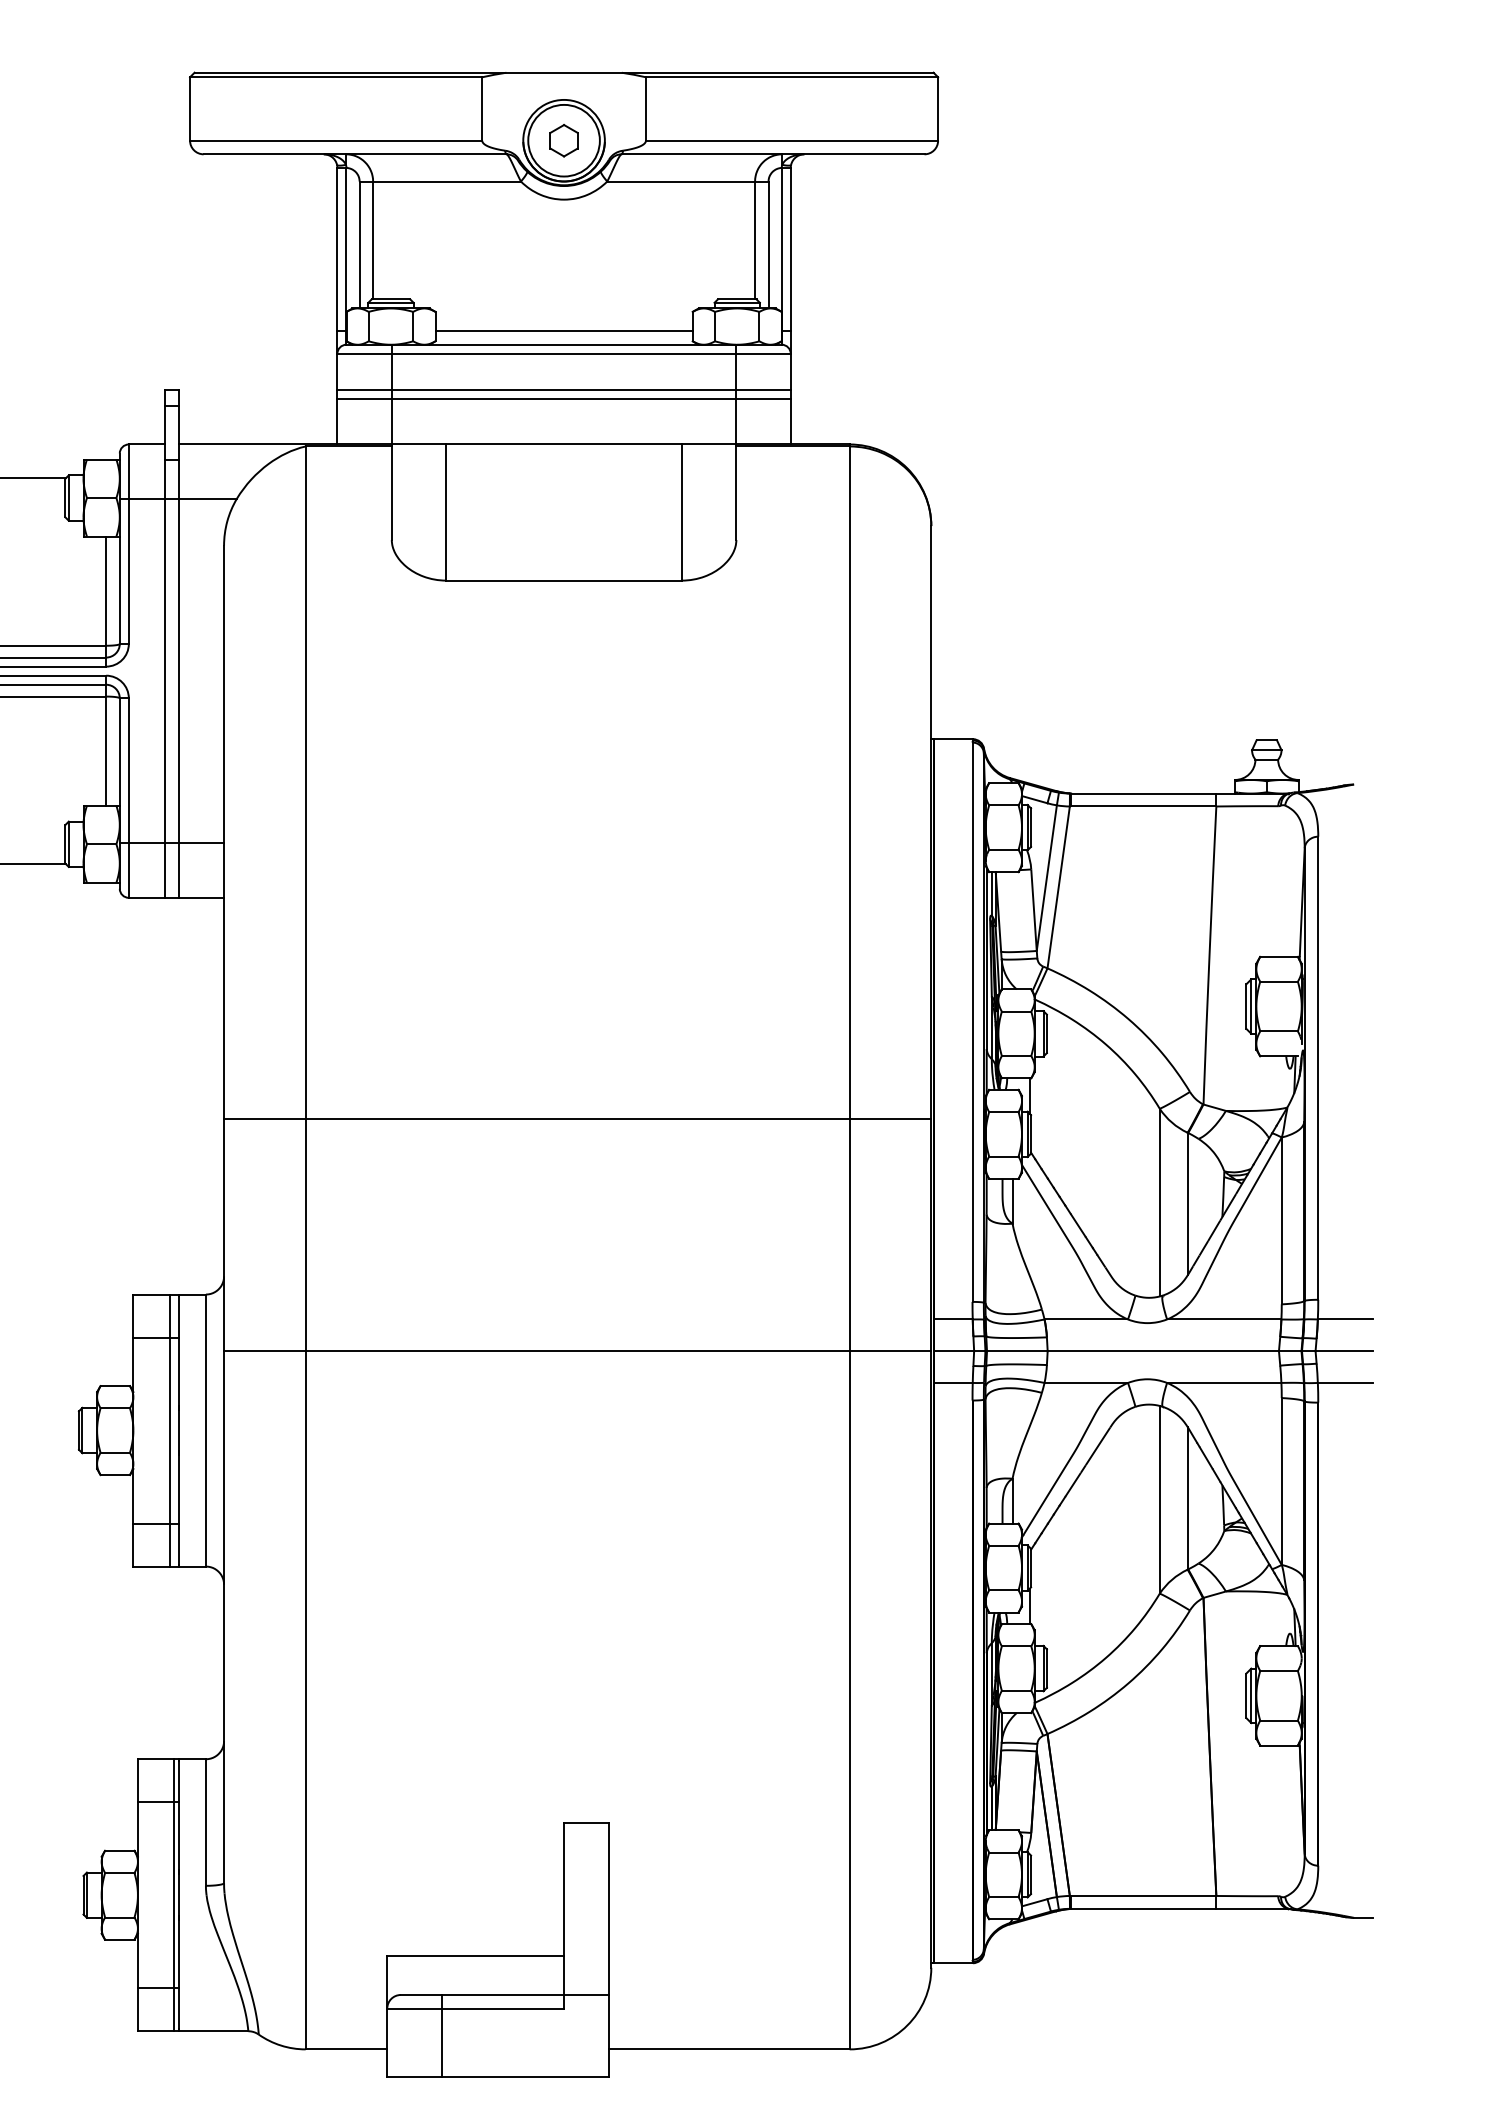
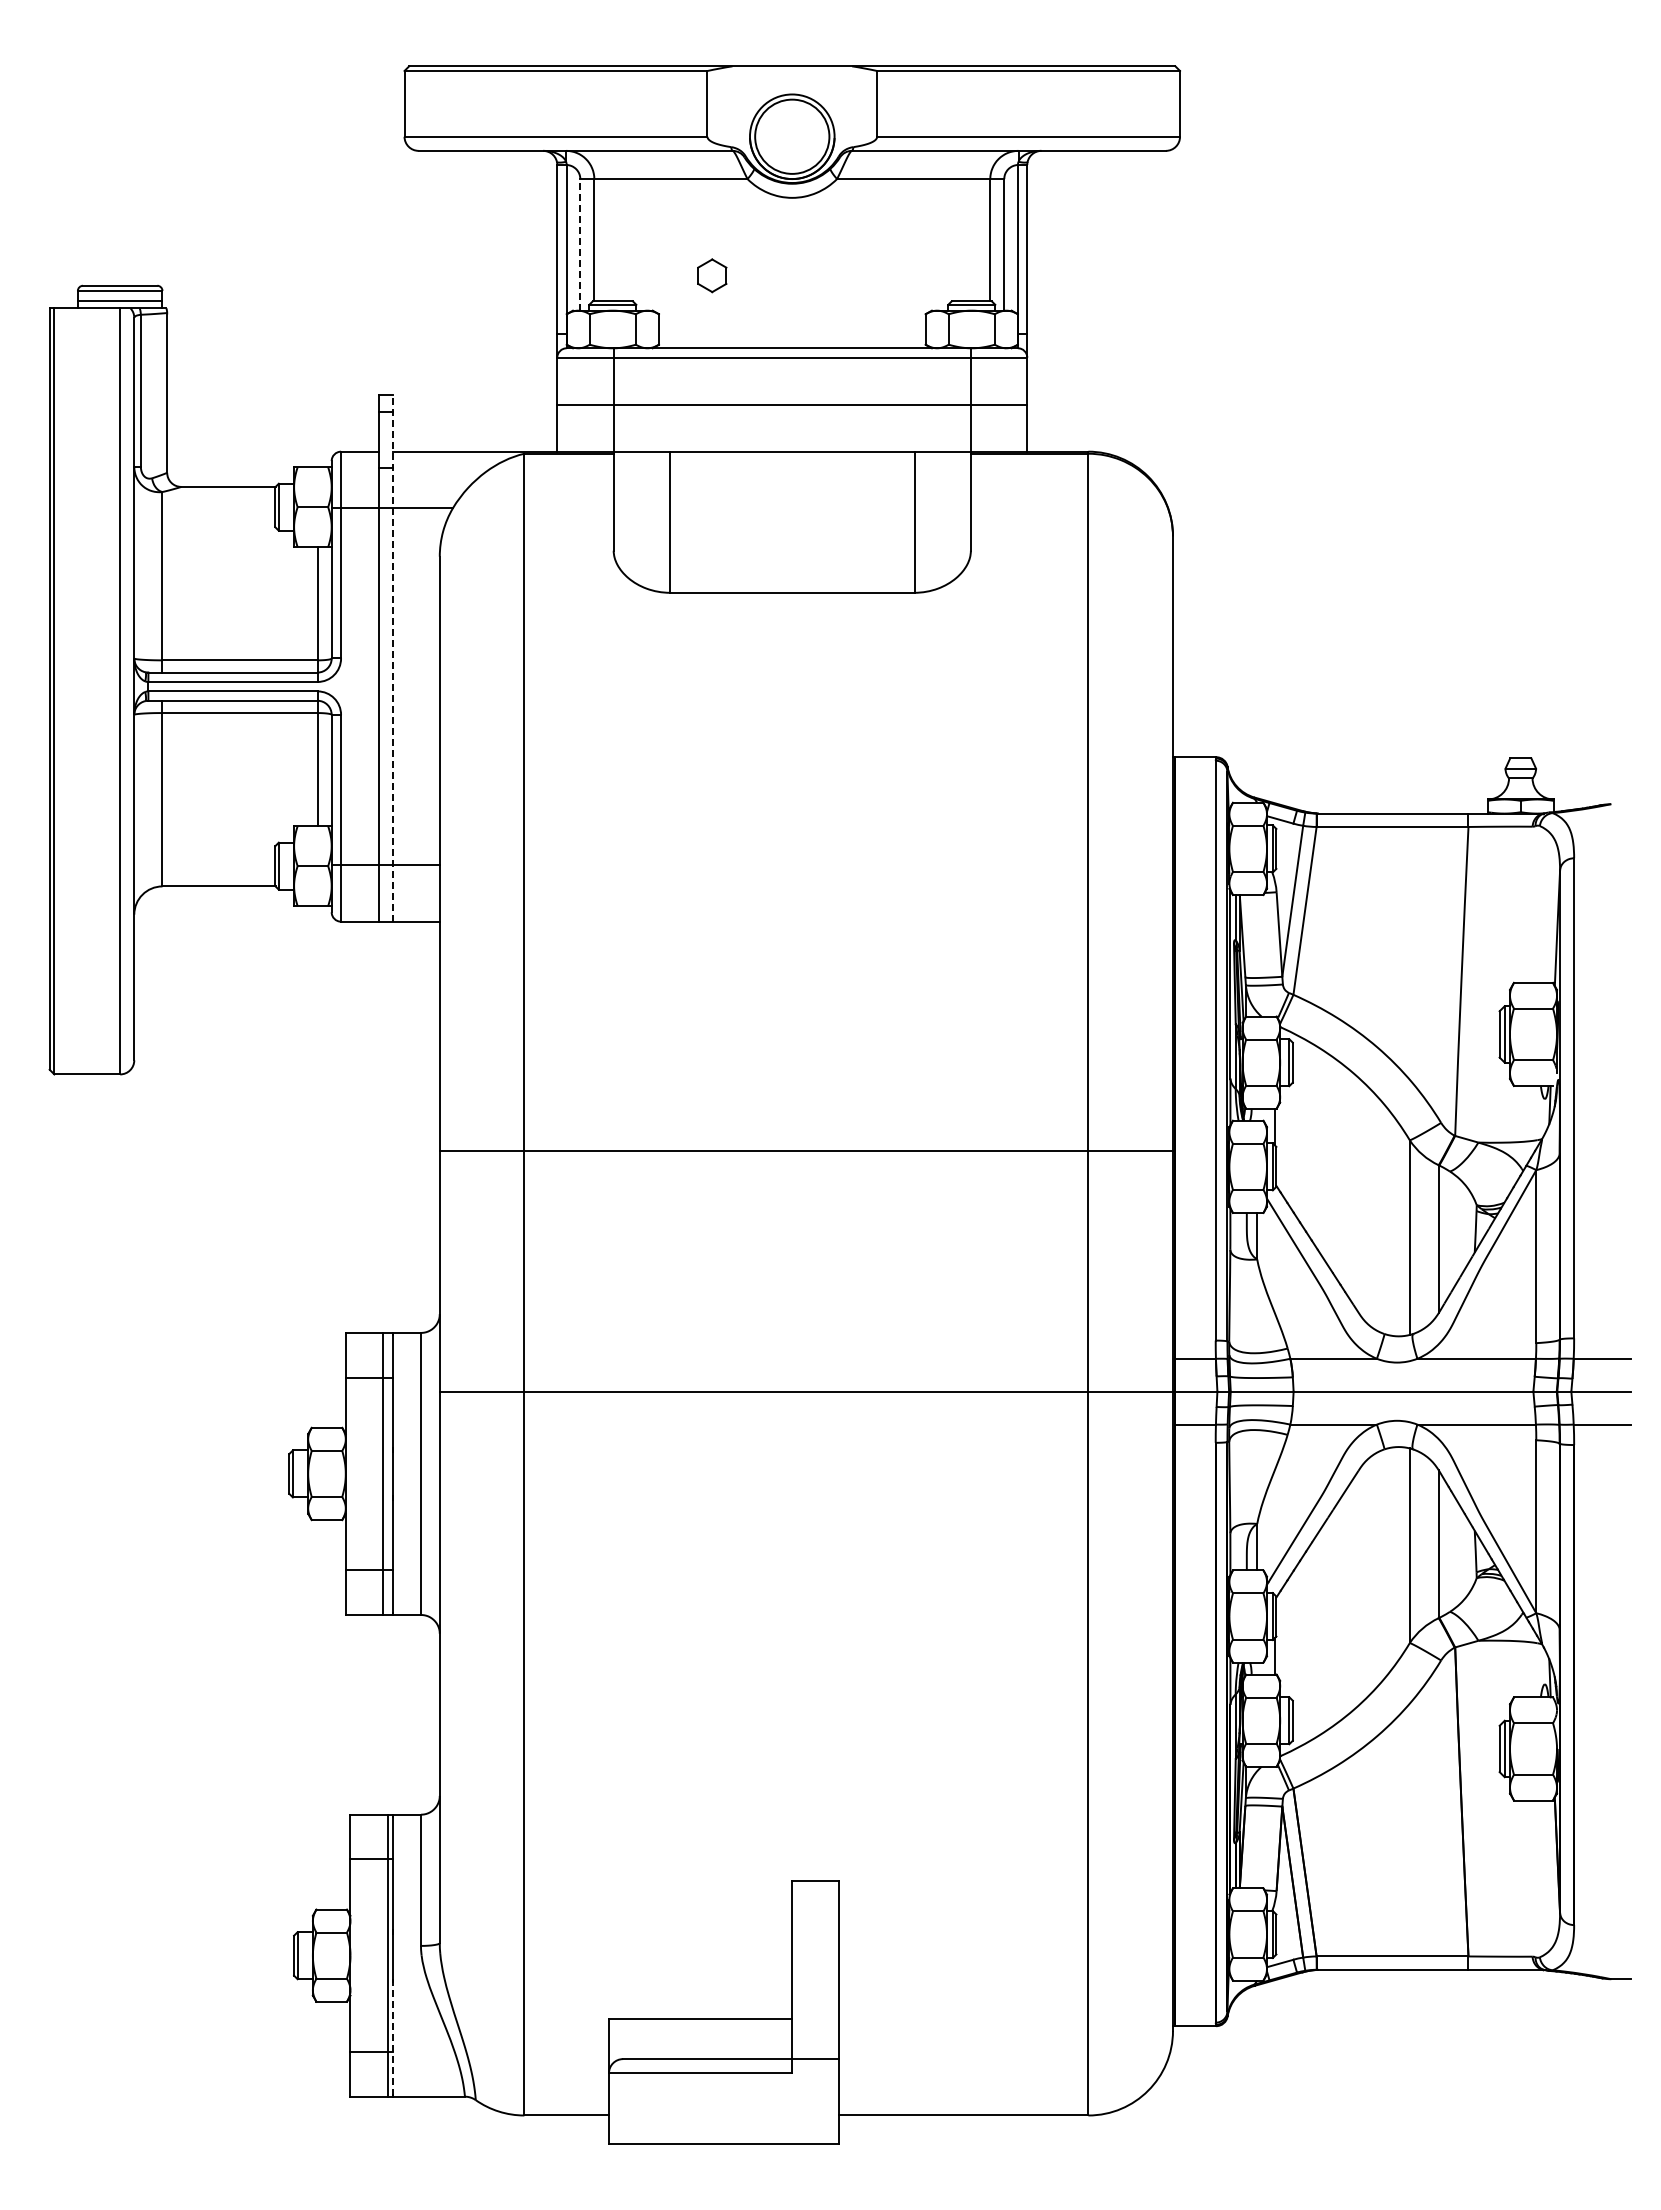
part: (564, 140) -> (712, 275), moved
line: (359, 244) -> (580, 244), solid -> dashed
line: (564, 331) -> (792, 334), removed
line: (564, 390) -> (792, 395), removed
line: (178, 643) -> (392, 657), solid -> dashed
line: (178, 1973) -> (392, 2036), solid -> dashed
line: (441, 2035) -> (665, 2101), removed

